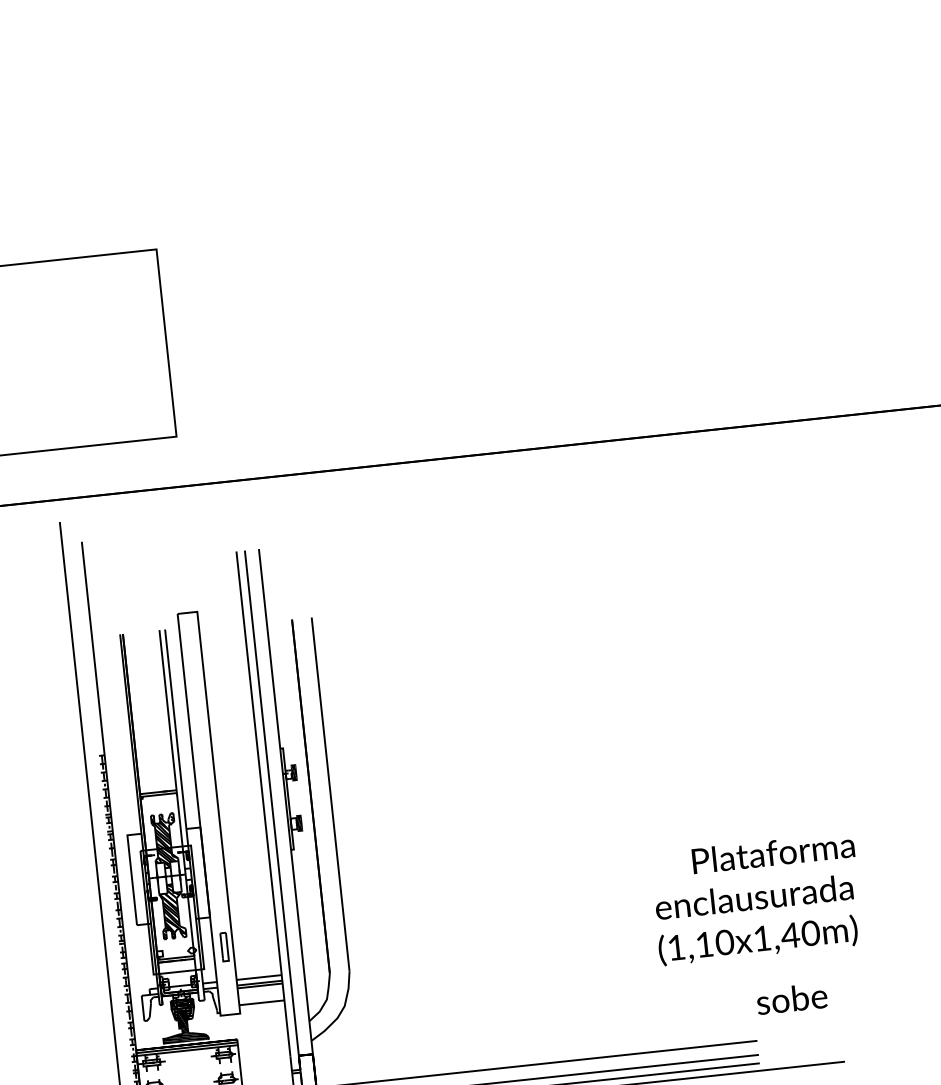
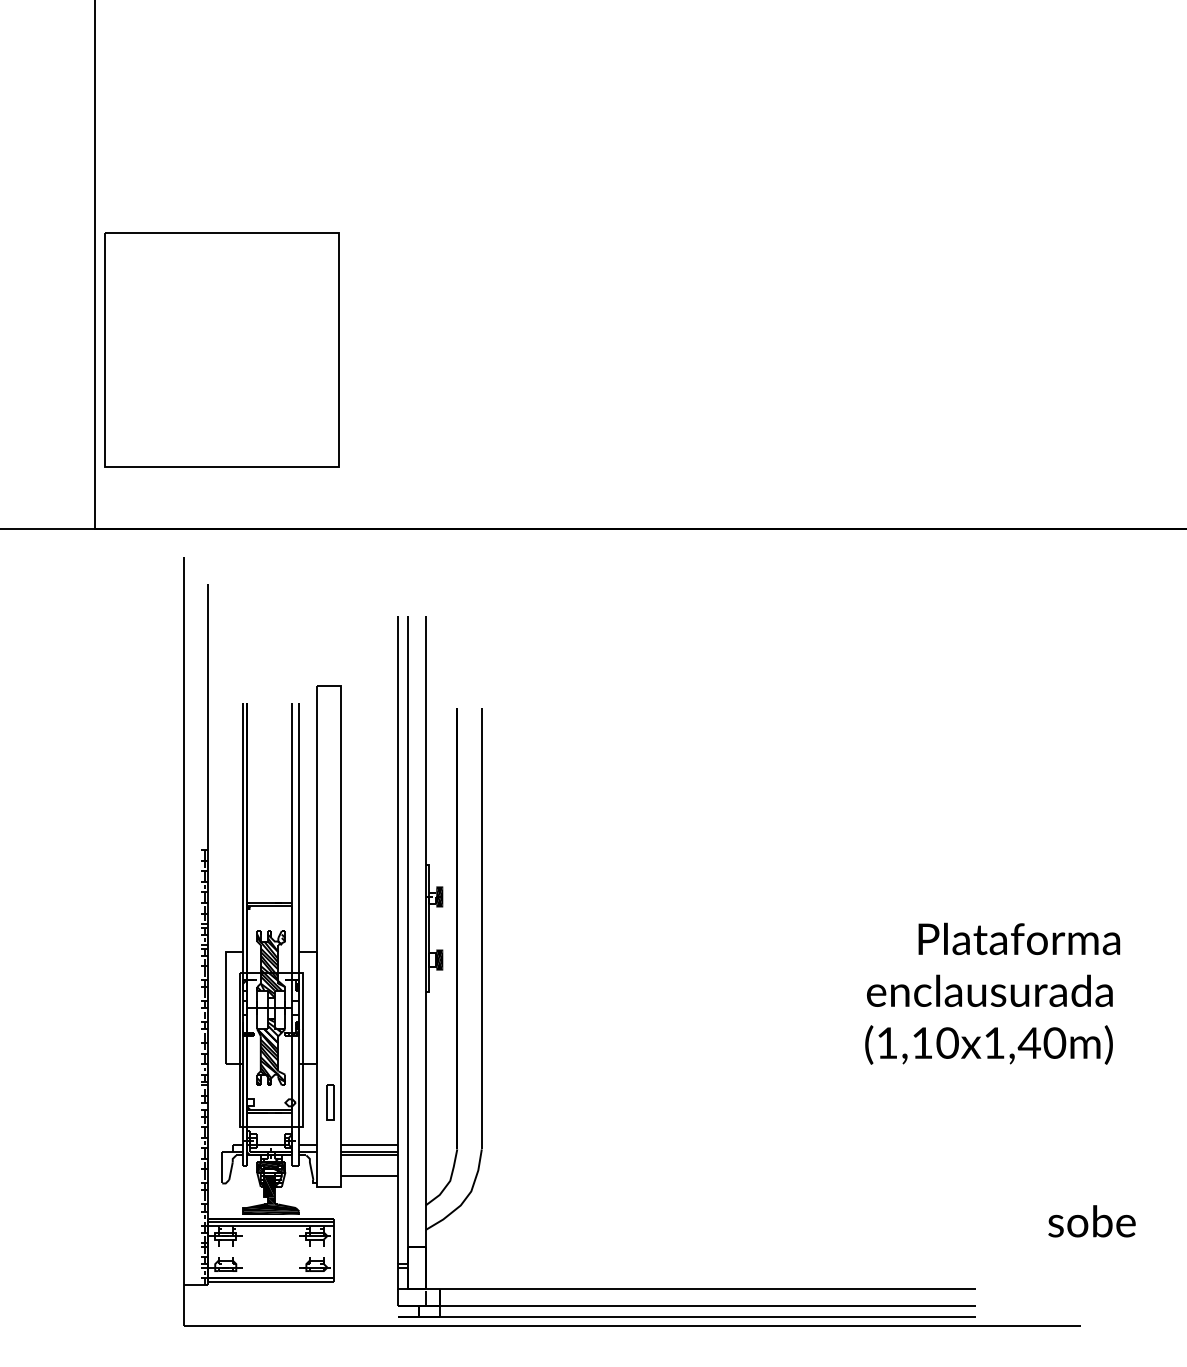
text: (756, 898) -> (992, 993), moved
text: (791, 998) -> (1091, 1221), moved

